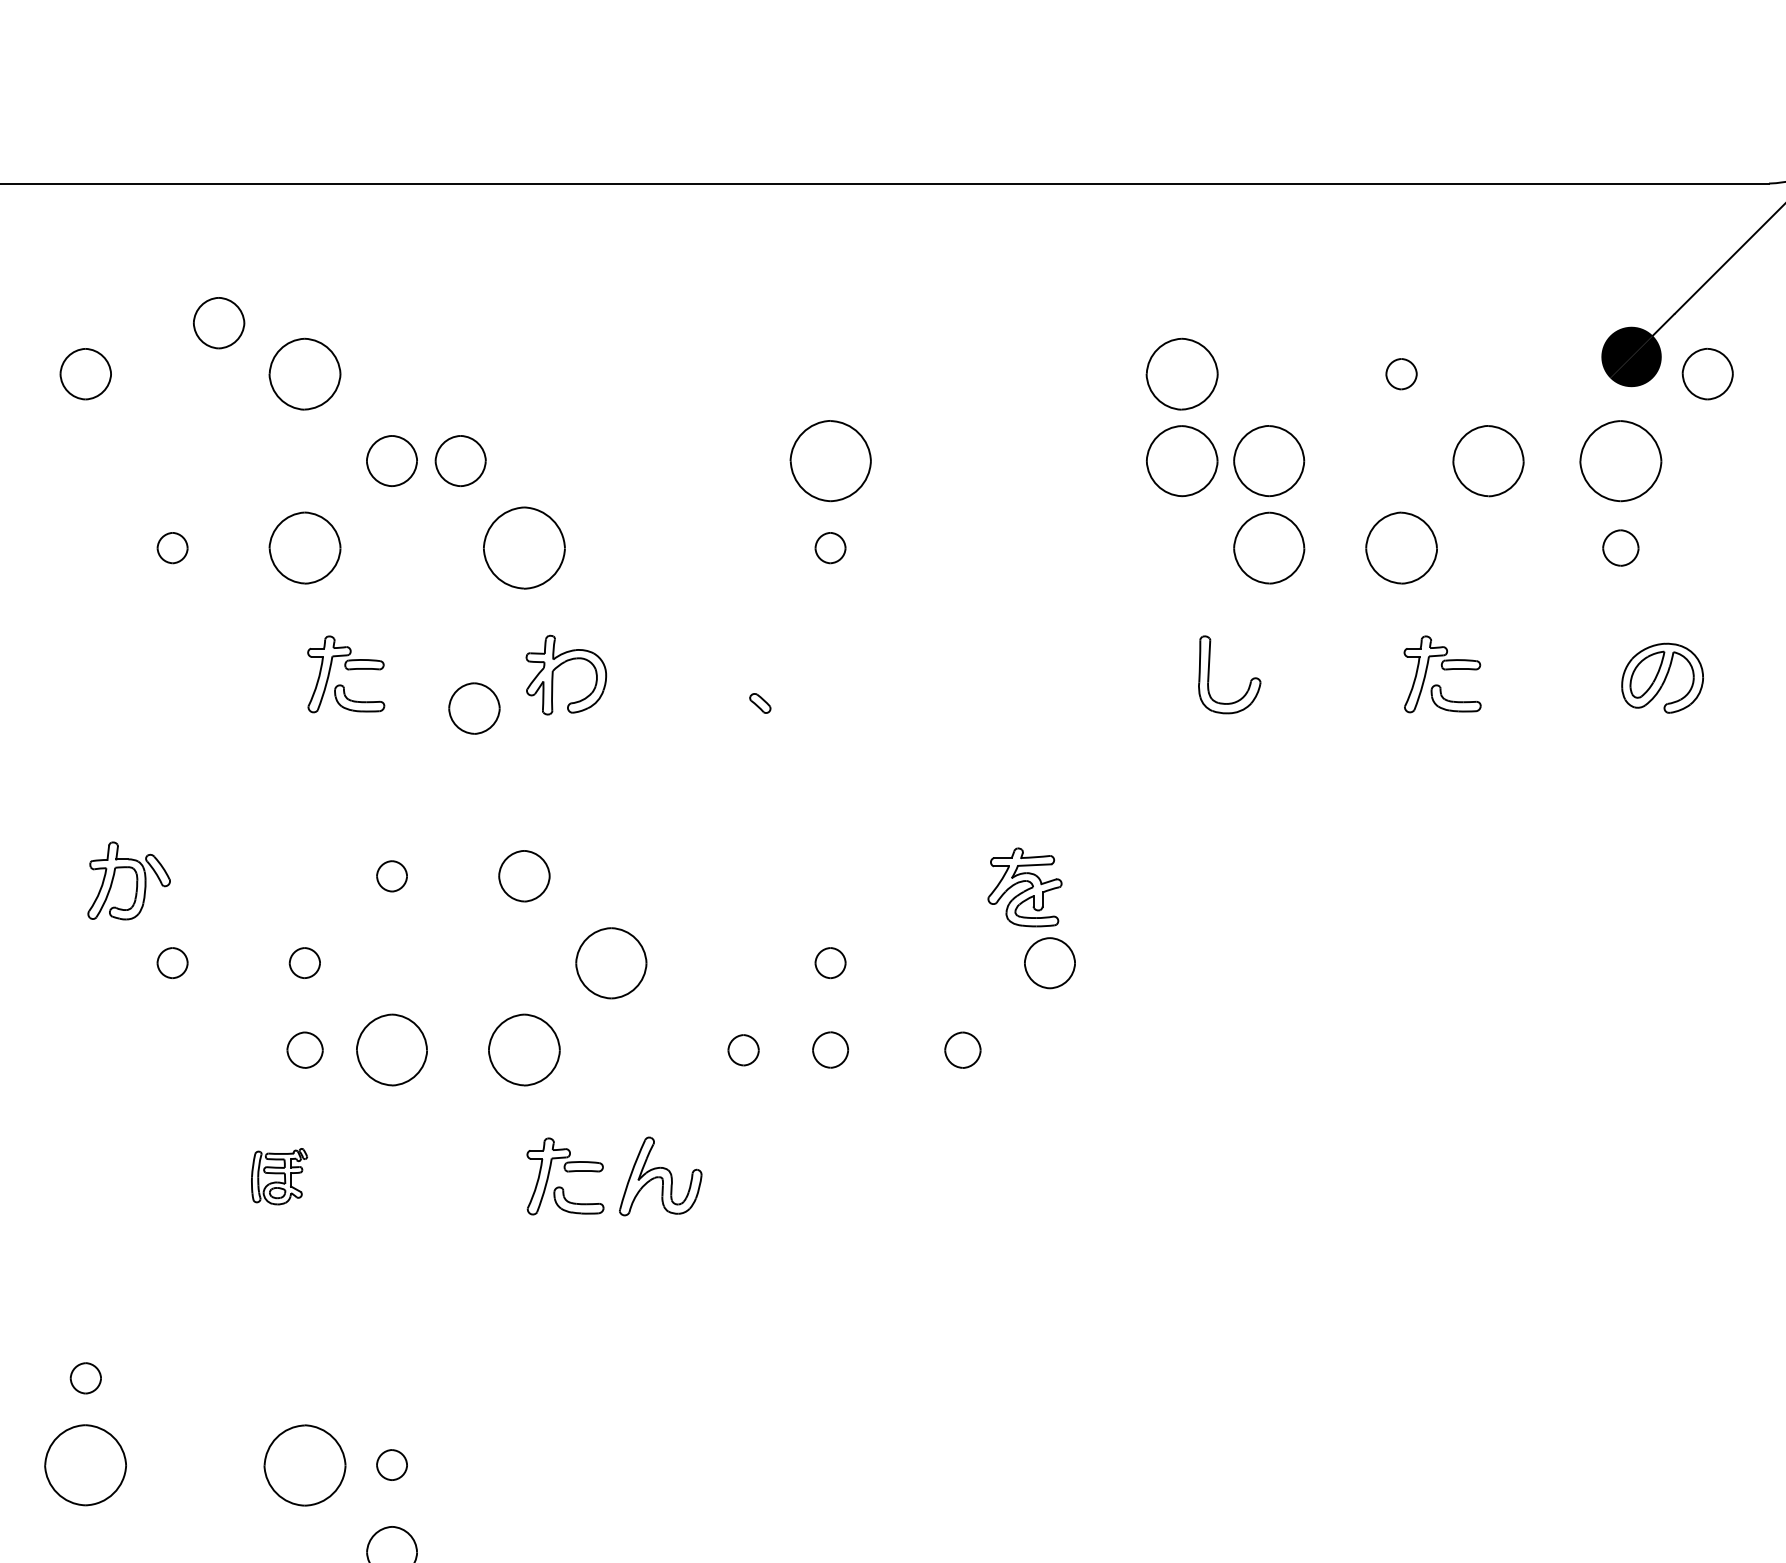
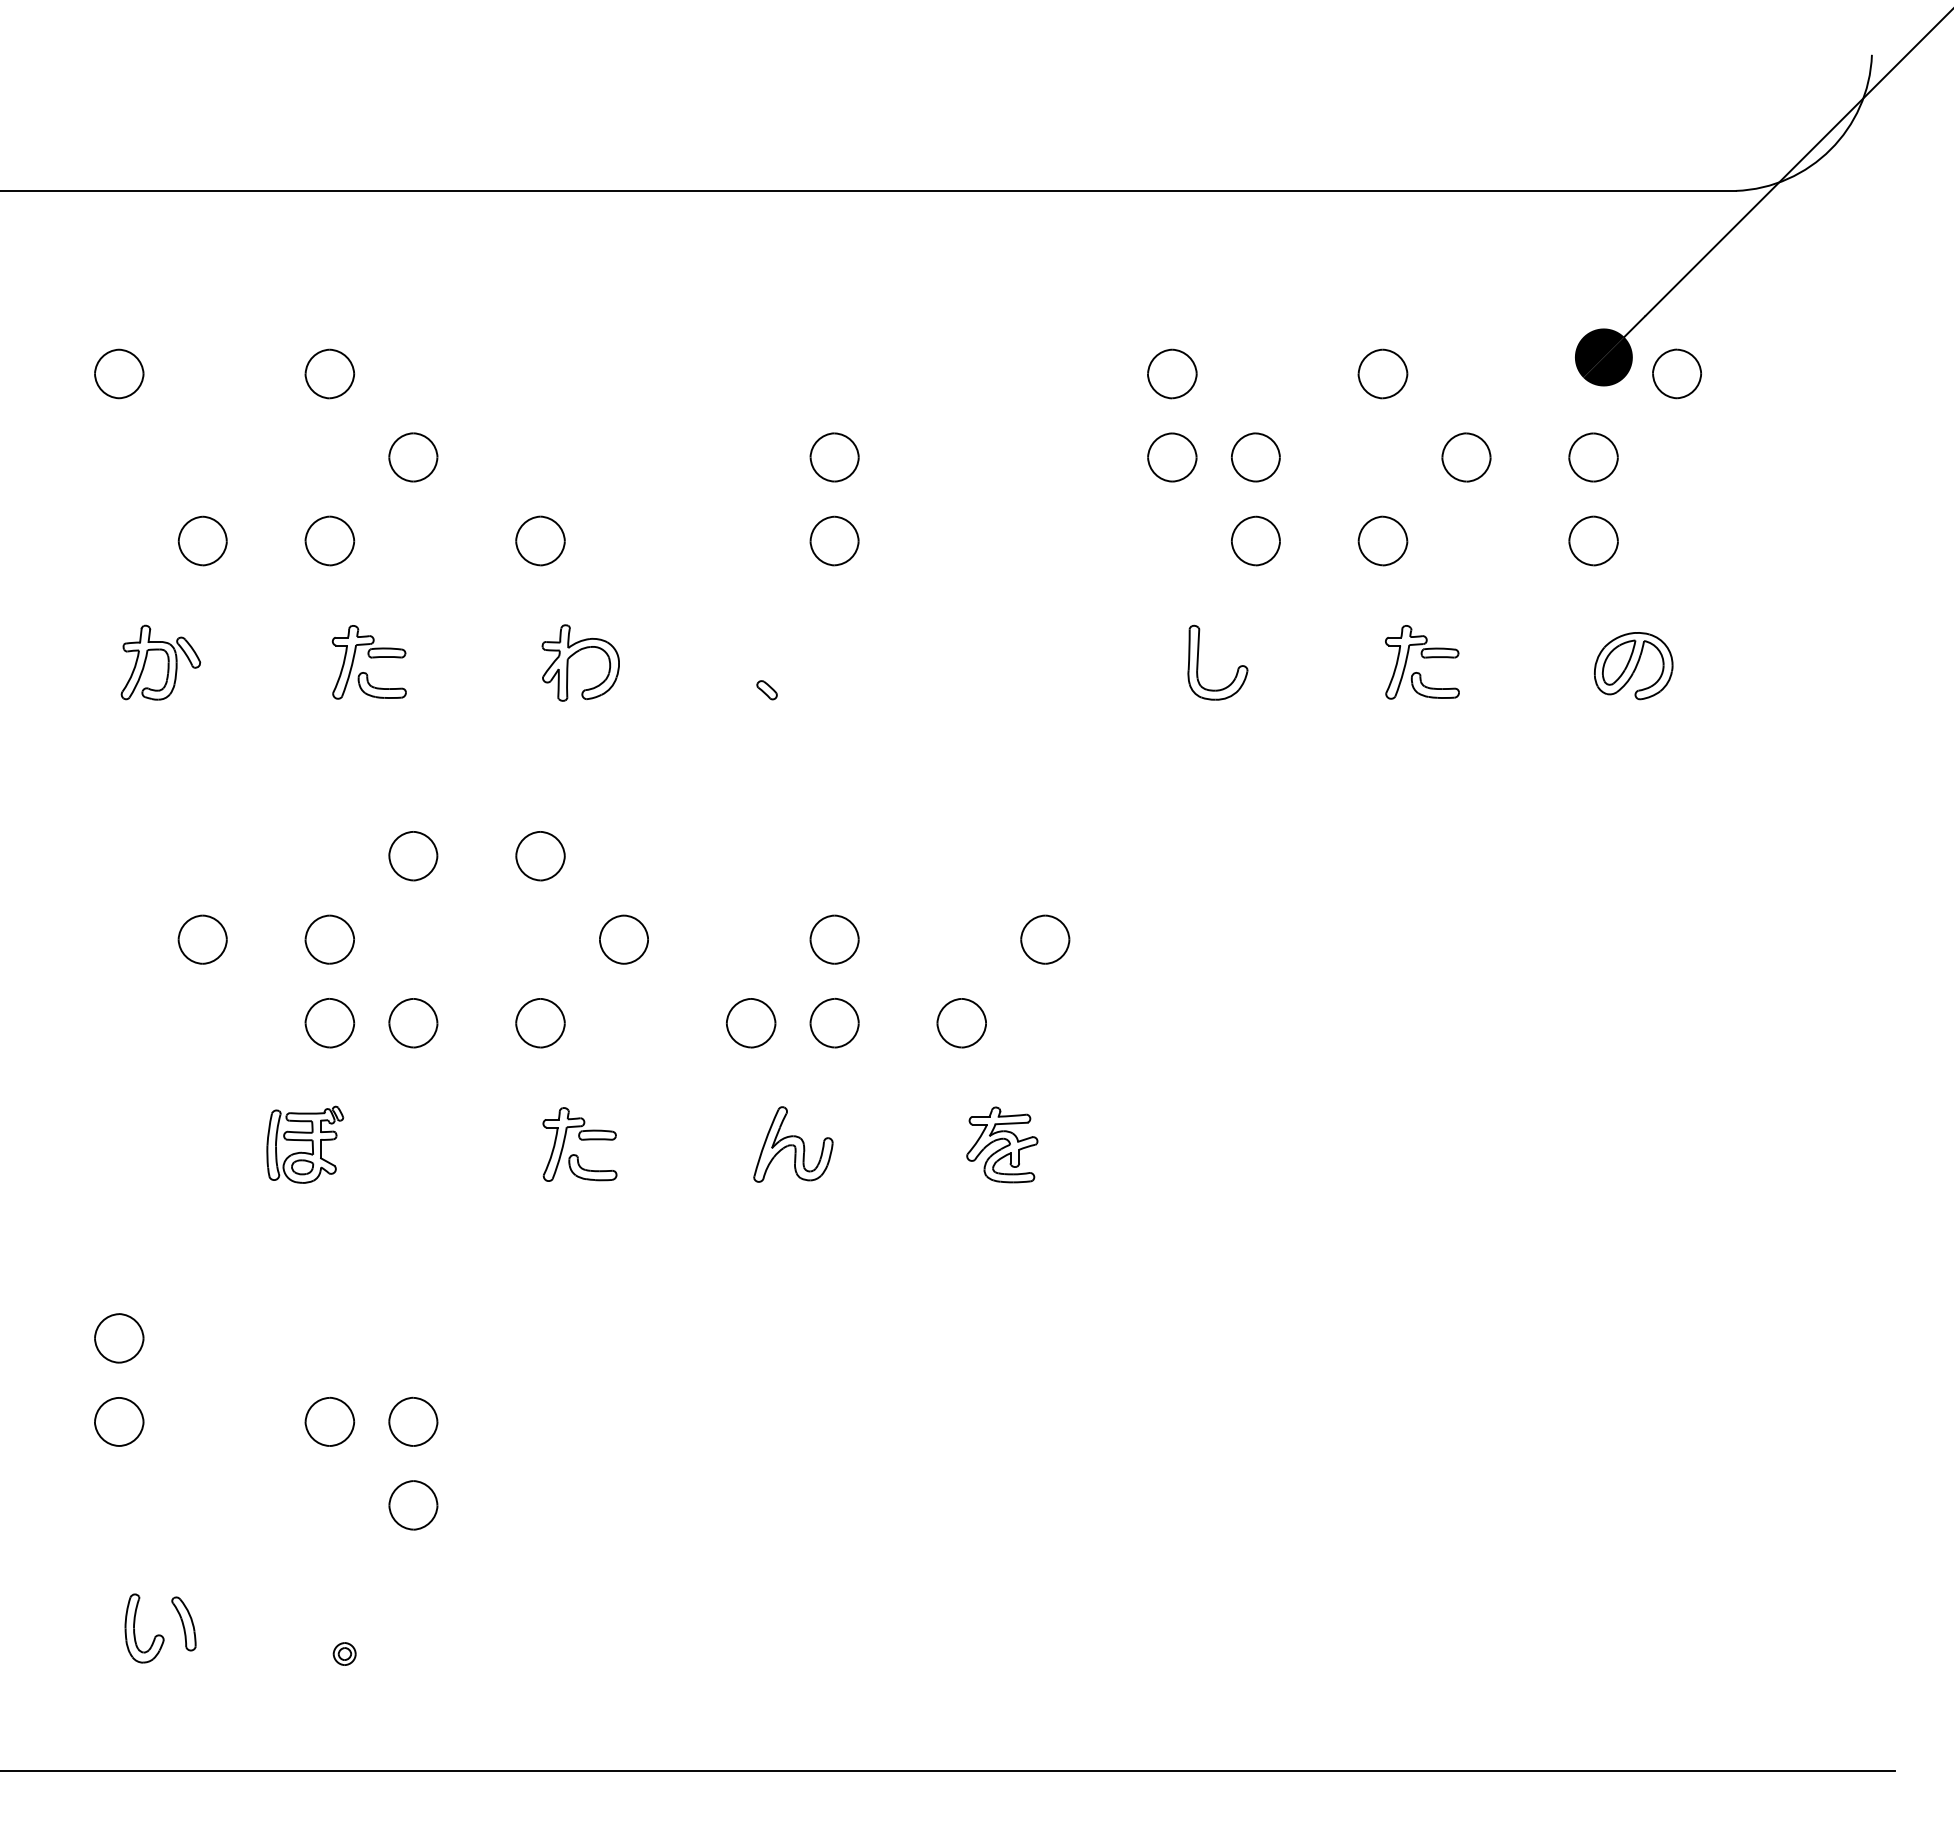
part: (219, 322) -> (247, 324), removed
part: (304, 373) -> (329, 373), size x0.71
part: (1182, 373) -> (1172, 373), size x0.71
part: (1401, 373) -> (1382, 373), size x1.67
part: (460, 461) -> (479, 457), removed
part: (830, 461) -> (834, 457), size x0.62
part: (1182, 461) -> (1172, 457), size x0.71
part: (1268, 461) -> (1255, 457), size x0.71
part: (1488, 461) -> (1466, 457), size x0.71
part: (1620, 461) -> (1593, 457), size x0.62
part: (172, 547) -> (202, 540), size x1.67
part: (304, 547) -> (329, 540), size x0.71
part: (524, 547) -> (540, 540), size x0.62
part: (830, 547) -> (834, 540), size x1.67
part: (1268, 547) -> (1255, 540), size x0.71
part: (1401, 547) -> (1382, 540), size x0.71
part: (1620, 547) -> (1593, 540), size x1.43
part: (474, 708) -> (492, 695), removed
part: (392, 876) -> (413, 856), size x1.67
part: (136, 880) -> (167, 662), moved
part: (1025, 886) -> (1002, 1144), moved
part: (172, 962) -> (202, 939), size x1.67
part: (304, 962) -> (329, 939), size x1.67
part: (610, 962) -> (623, 939), size x0.71
part: (830, 962) -> (834, 939), size x1.67
part: (830, 1049) -> (834, 1022), size x1.43
part: (304, 1050) -> (329, 1023), size x1.43
part: (392, 1050) -> (413, 1023), size x0.71
part: (524, 1050) -> (540, 1023), size x0.71
part: (743, 1050) -> (750, 1023), size x1.67
part: (962, 1050) -> (961, 1023), size x1.43
part: (279, 1176) -> (305, 1144), size x1.43
part: (660, 1176) -> (793, 1144), moved
part: (86, 1378) -> (119, 1338), size x1.67
part: (86, 1464) -> (119, 1421), size x0.62
part: (304, 1464) -> (329, 1421), size x0.62
part: (392, 1464) -> (413, 1421), size x1.67

